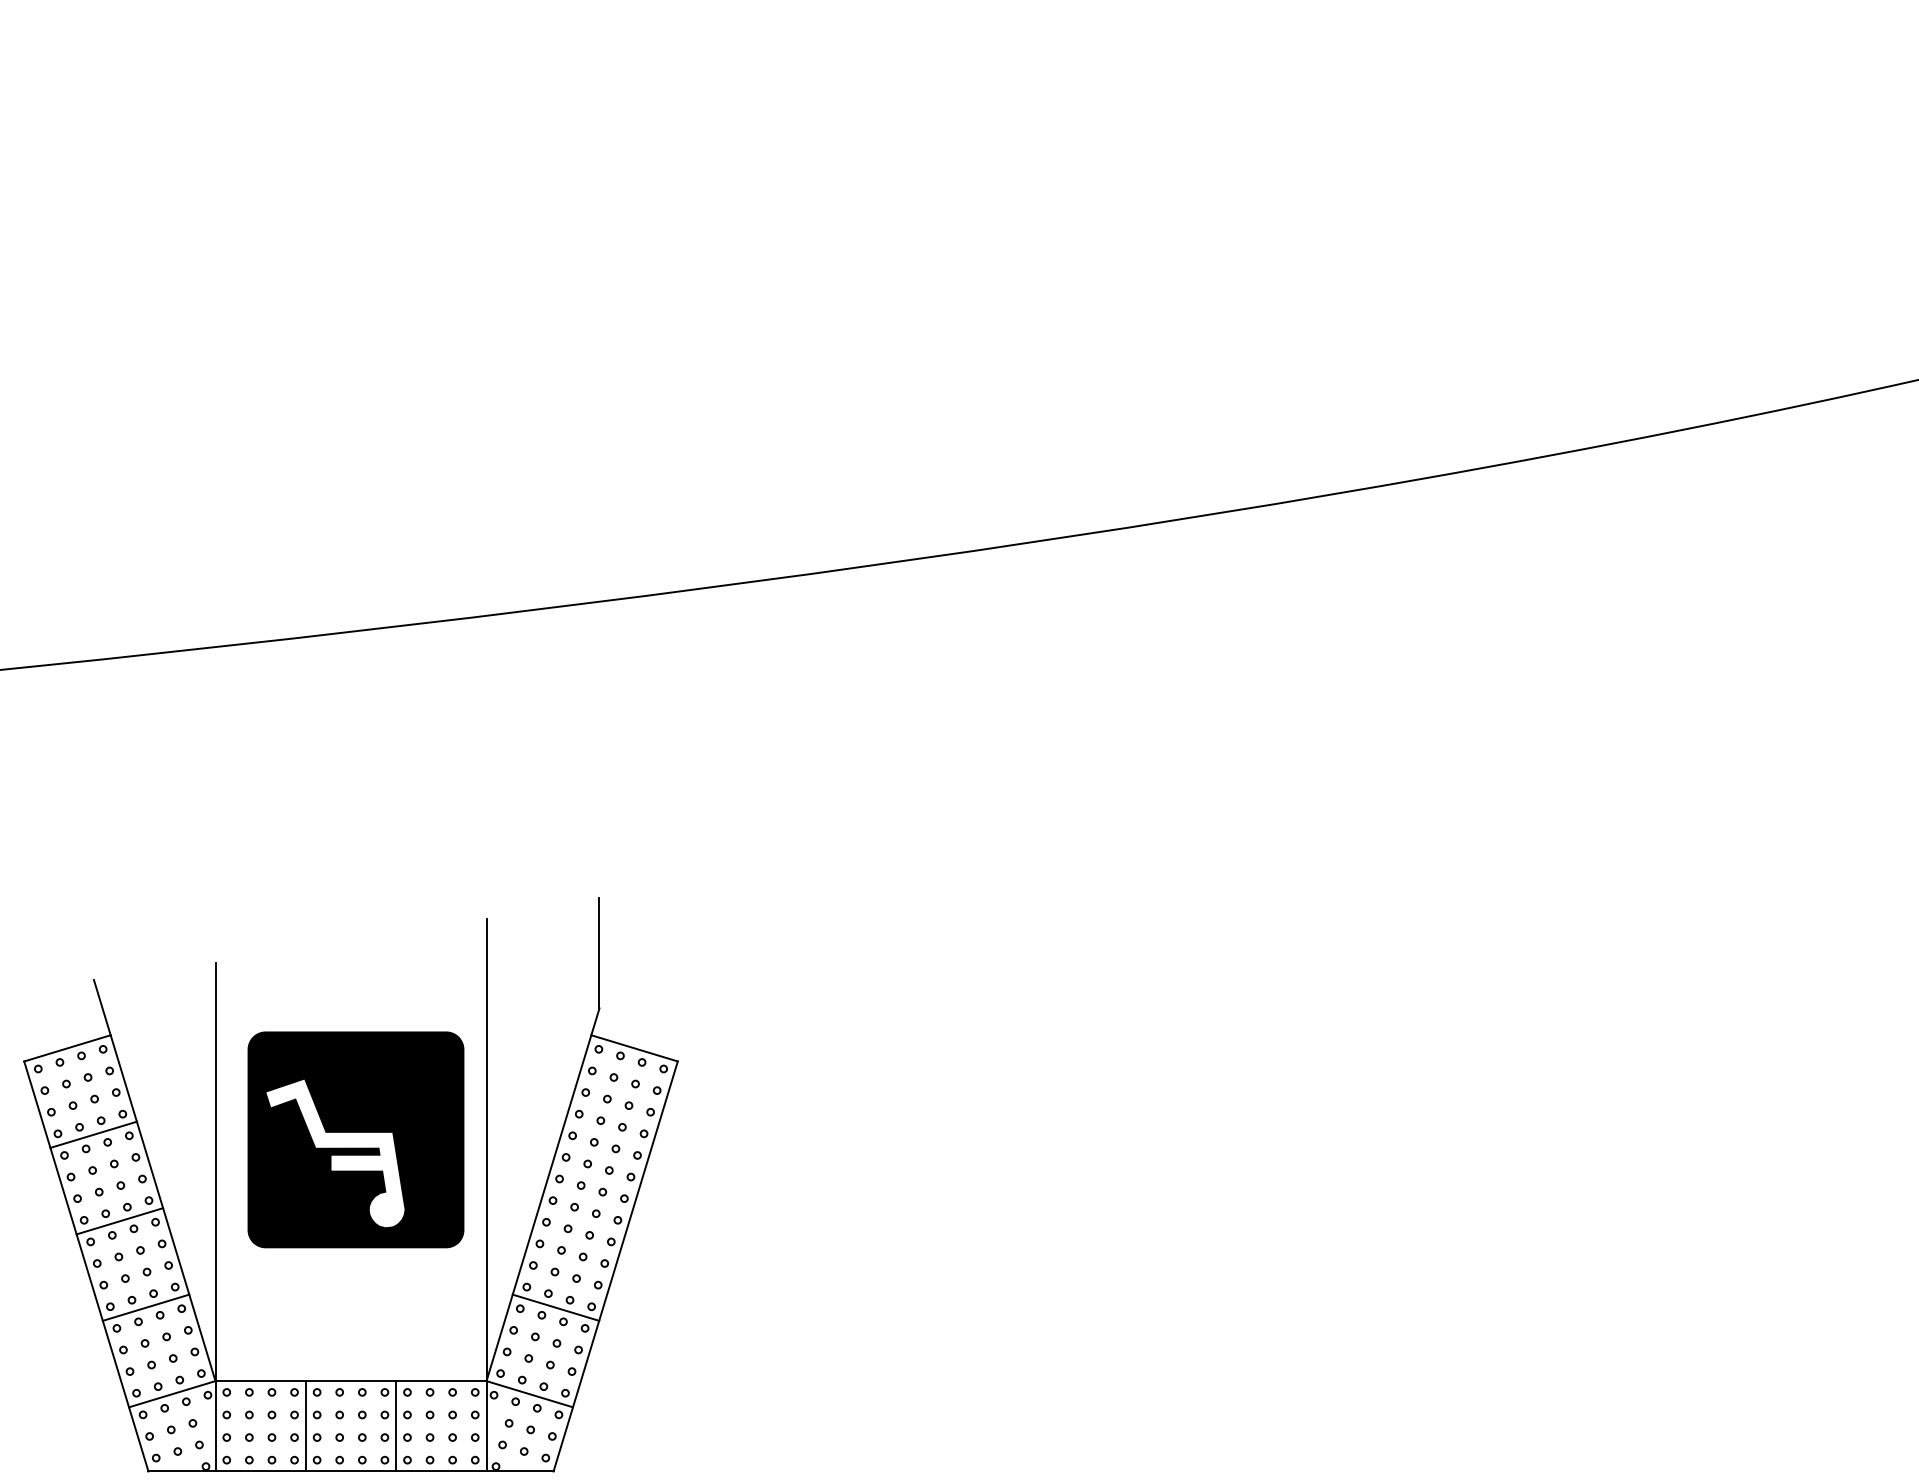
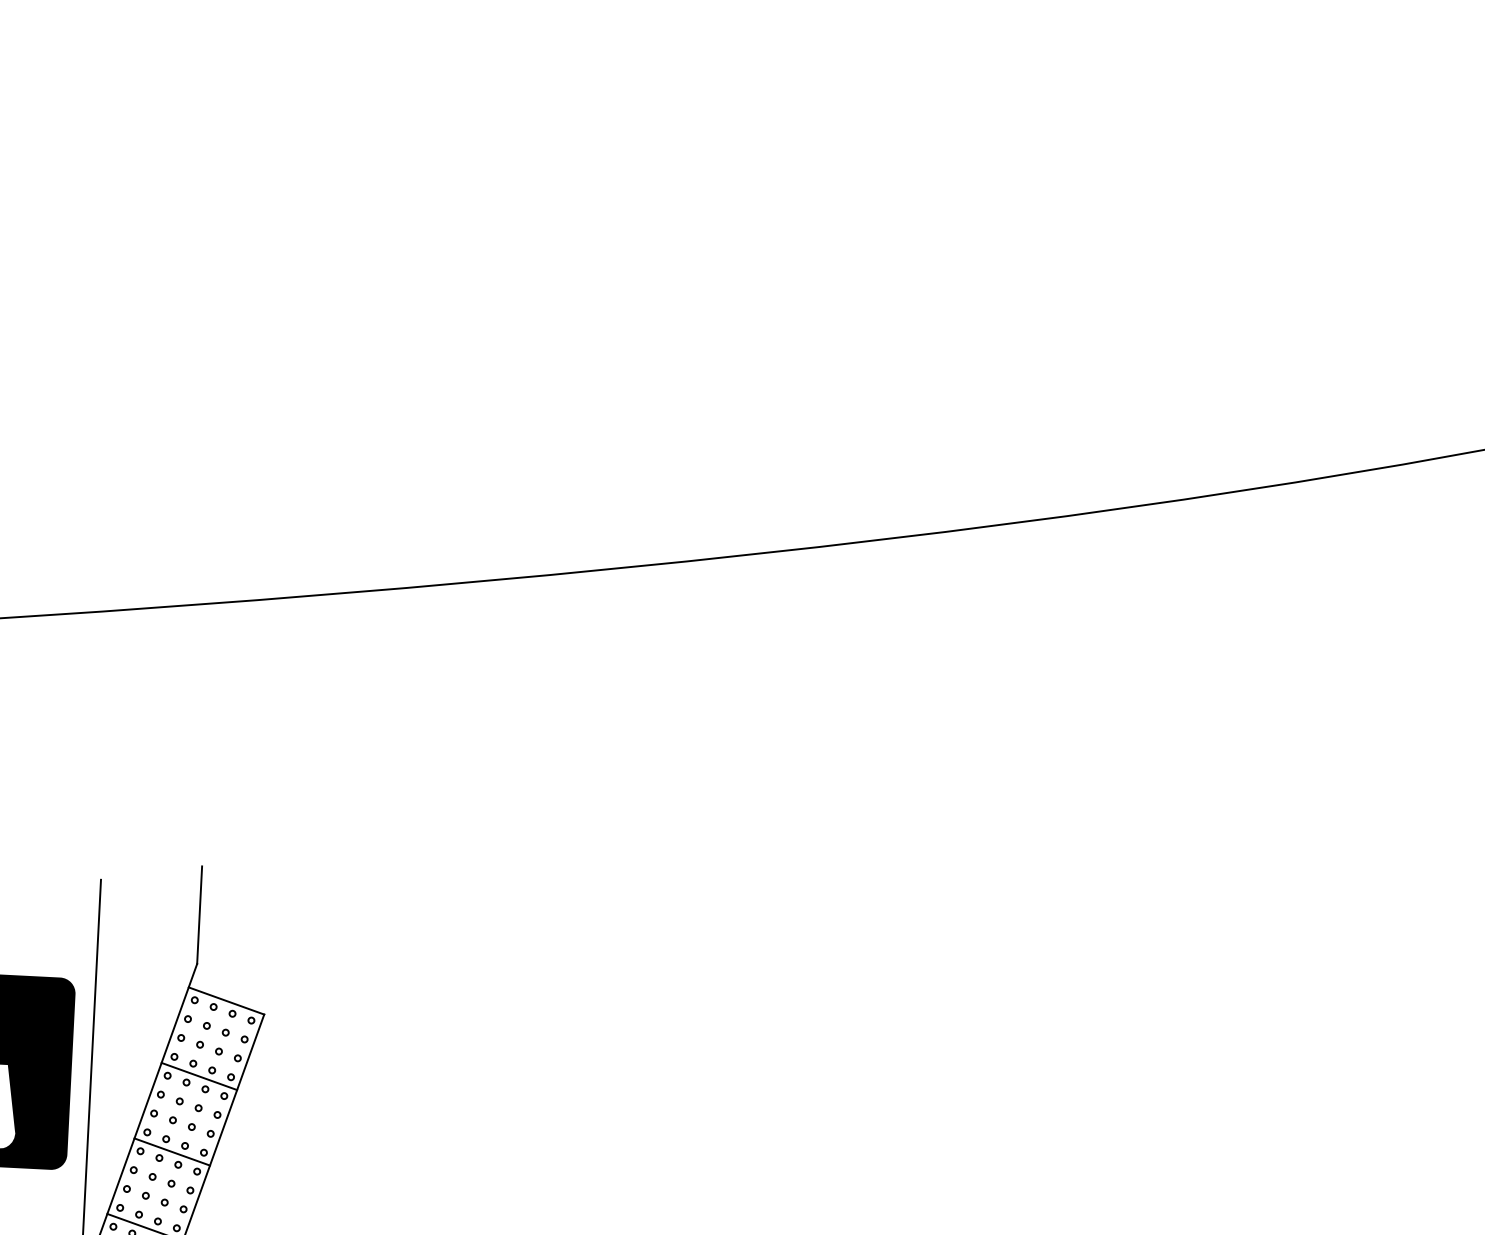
line: (608, 1134) -> (199, 1076), added
line: (581, 1221) -> (171, 1152), added

